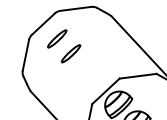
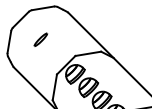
part: (56, 38) -> (30, 29), removed

